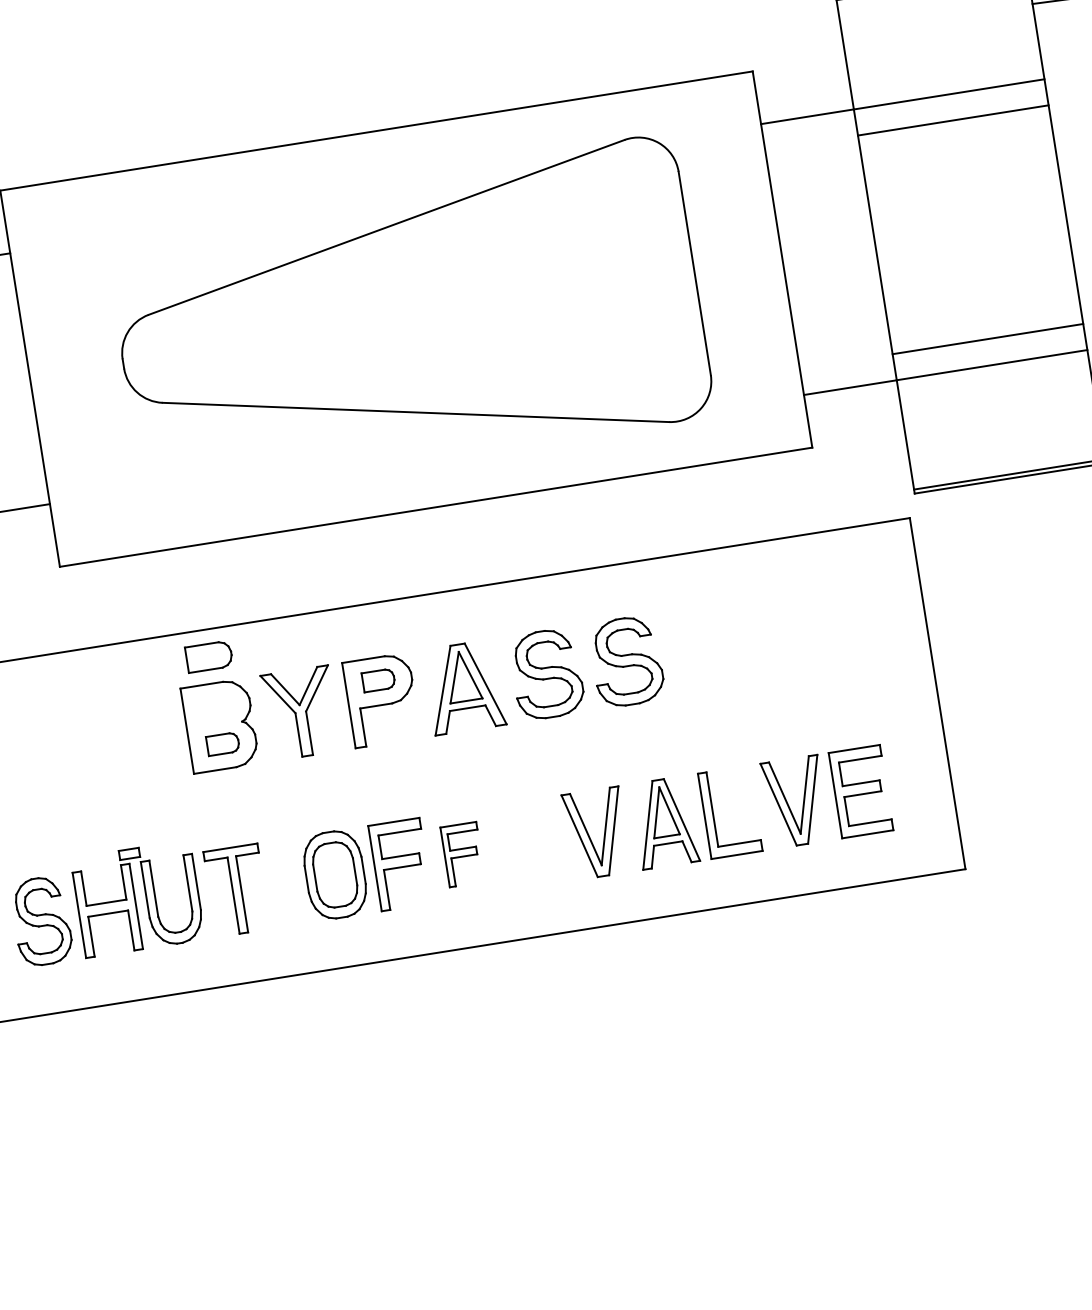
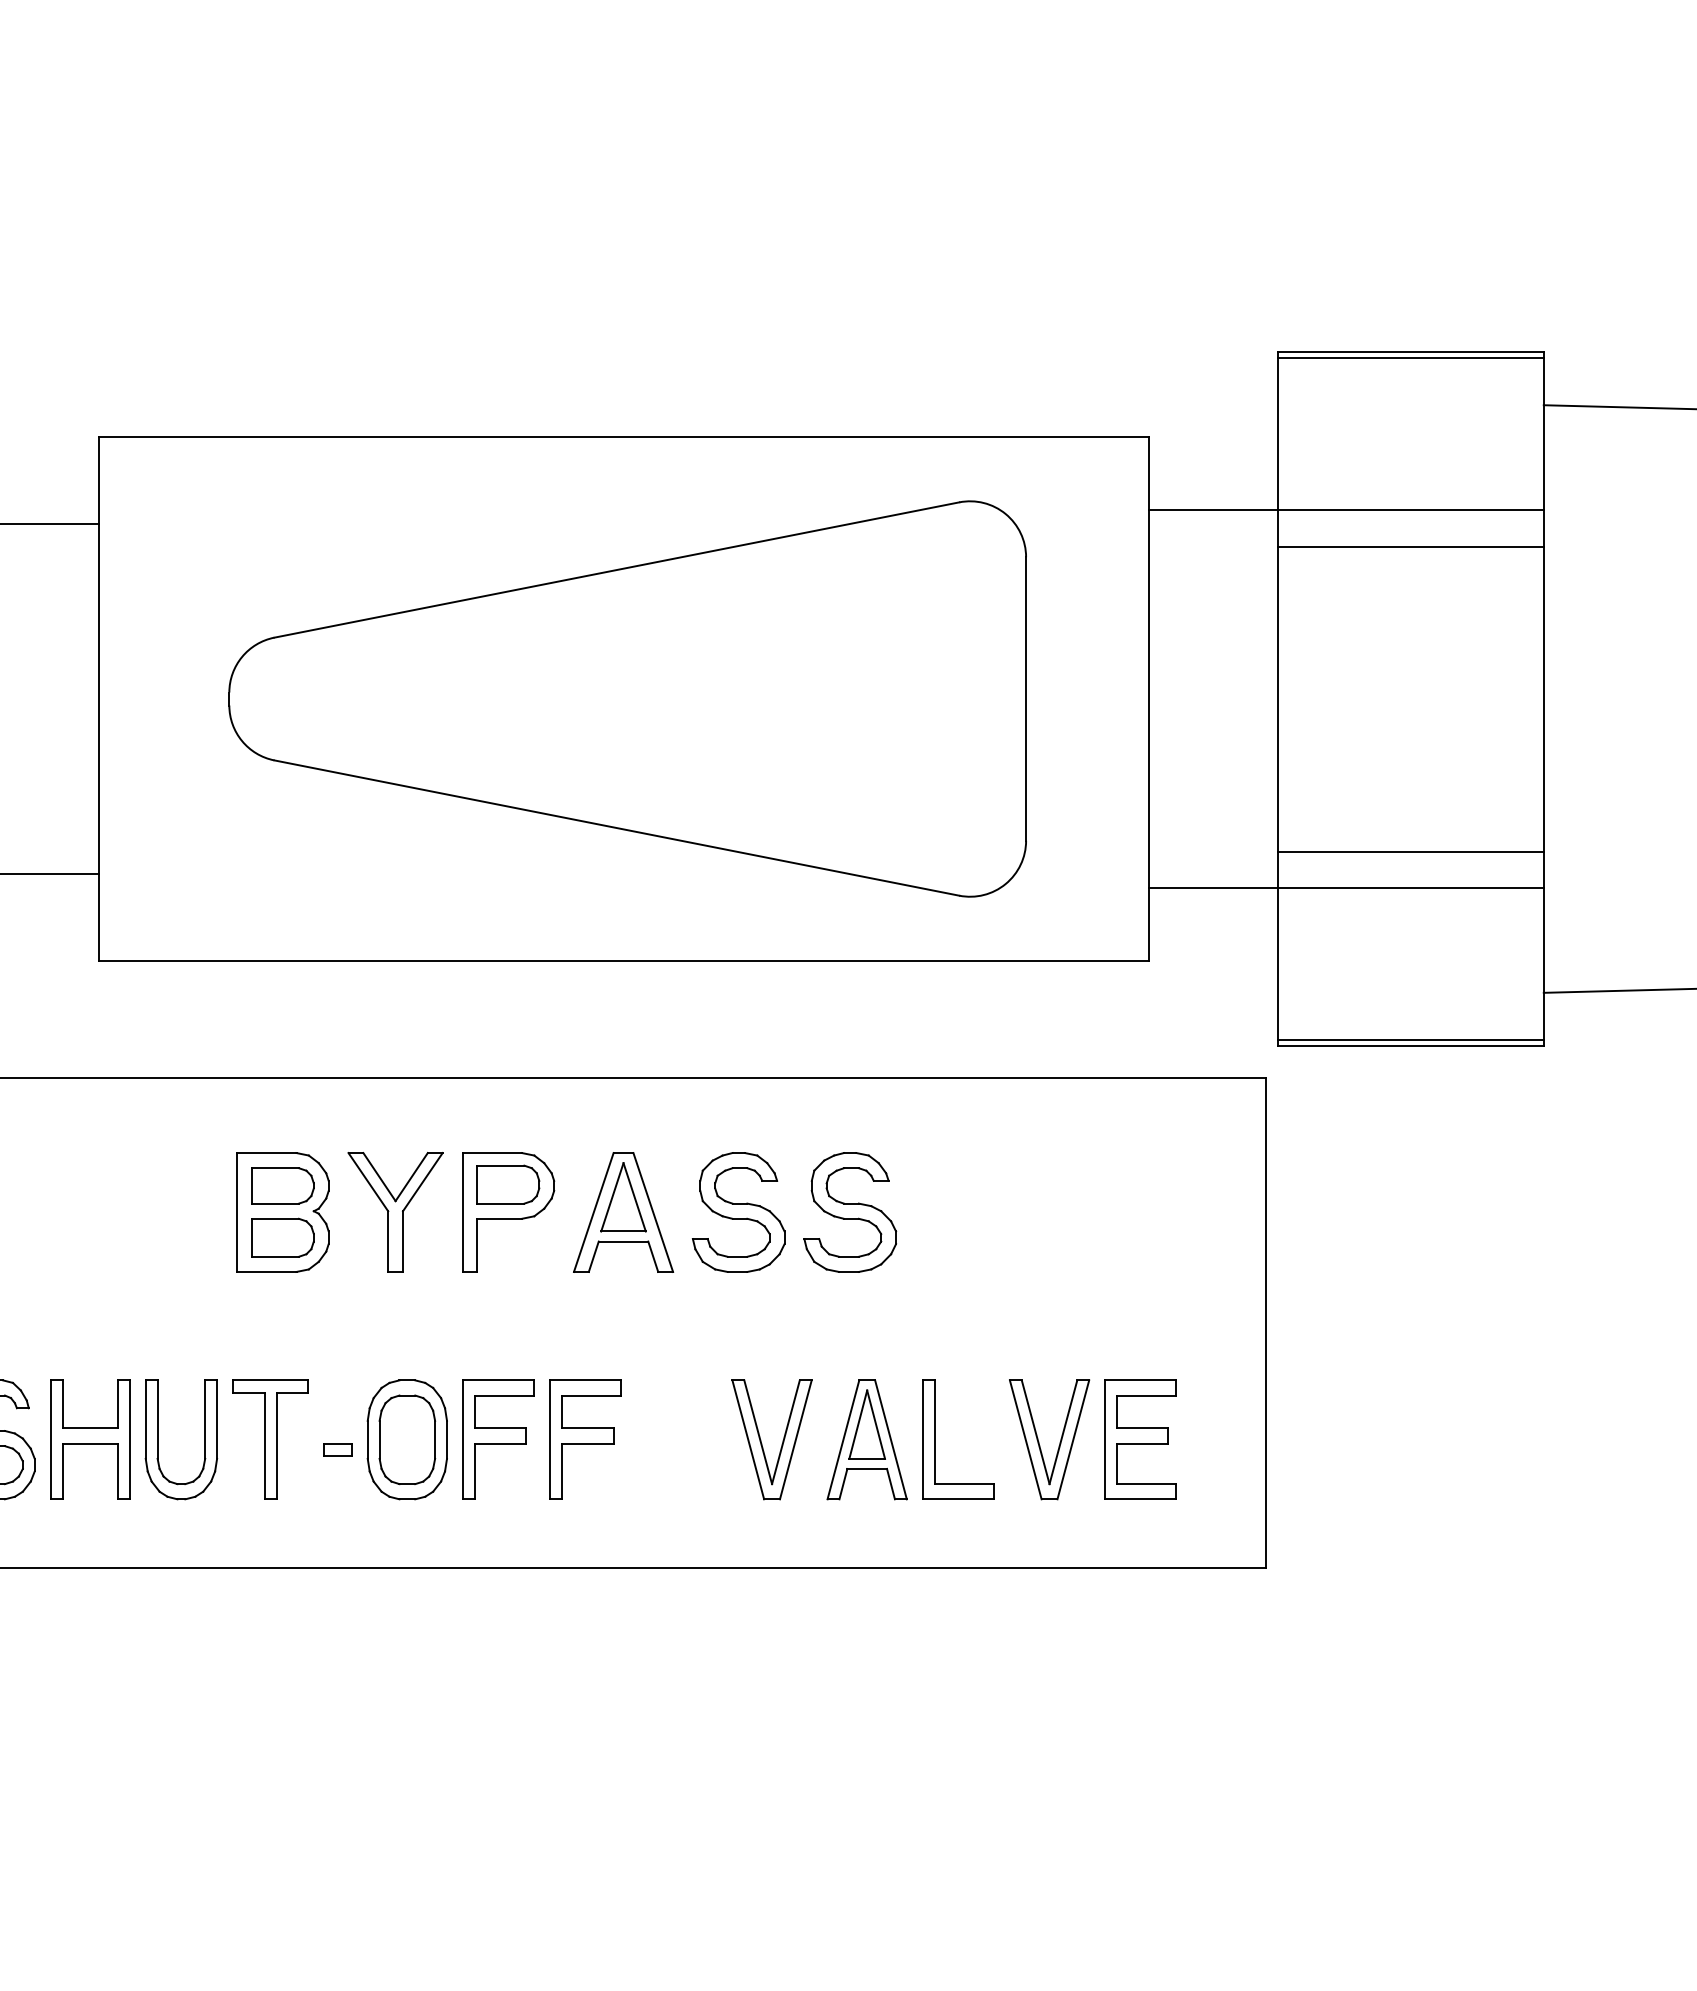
part: (208, 656) -> (282, 1185), moved
part: (378, 680) -> (508, 1184), size x1.43
part: (222, 744) -> (282, 1237), size x1.43
part: (129, 853) -> (337, 1449), moved
part: (462, 854) -> (585, 1439), size x1.43

